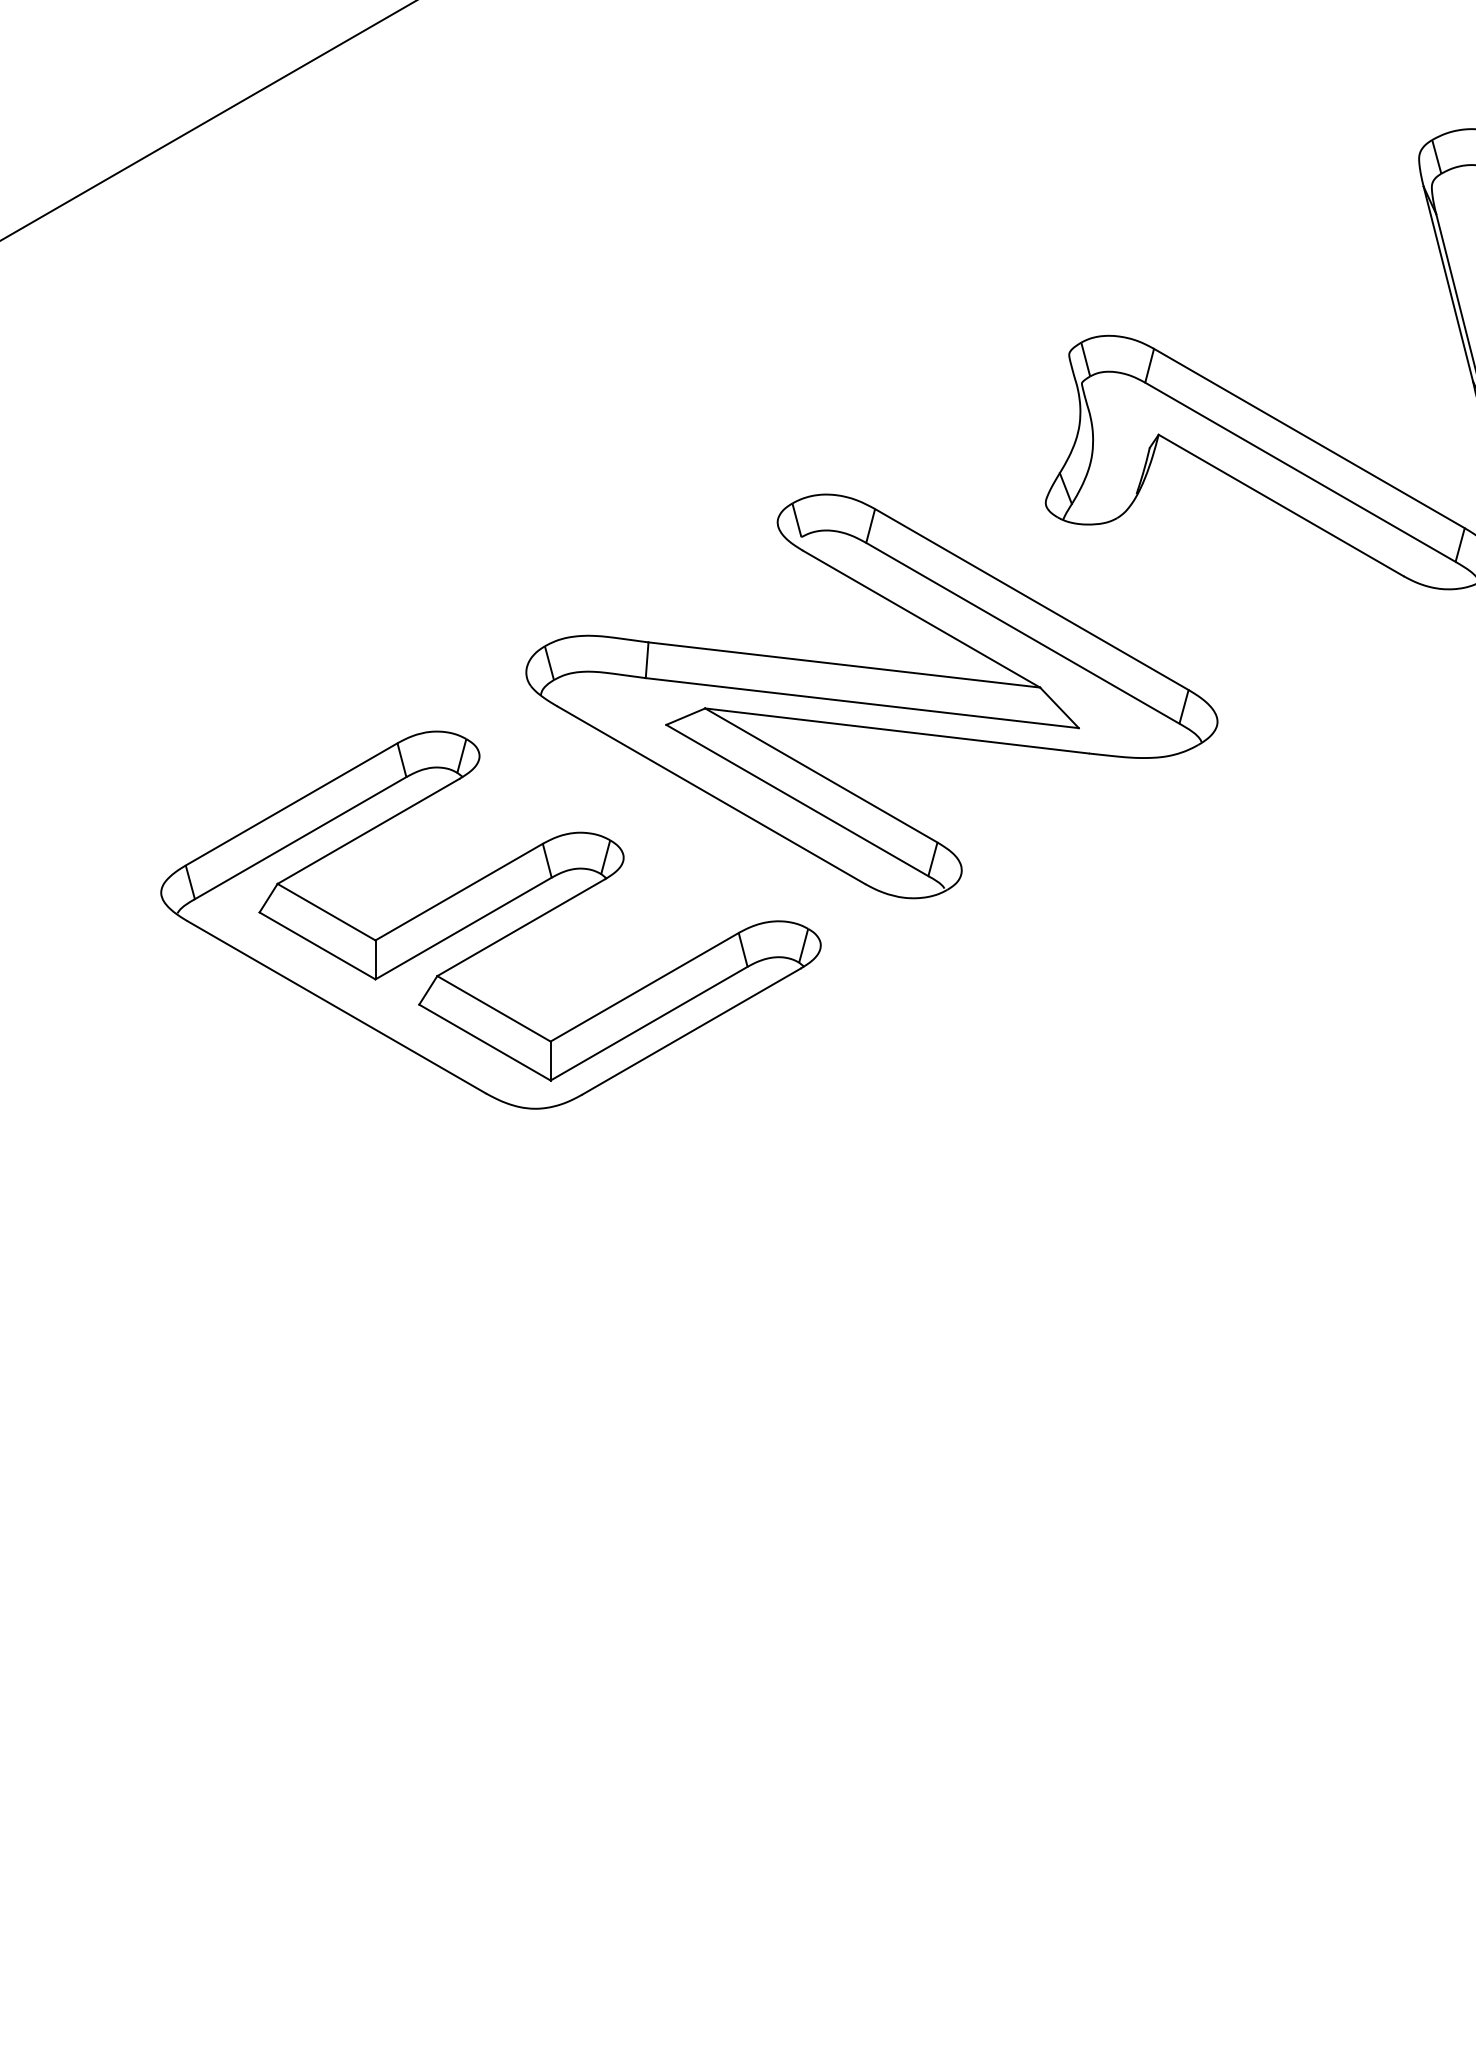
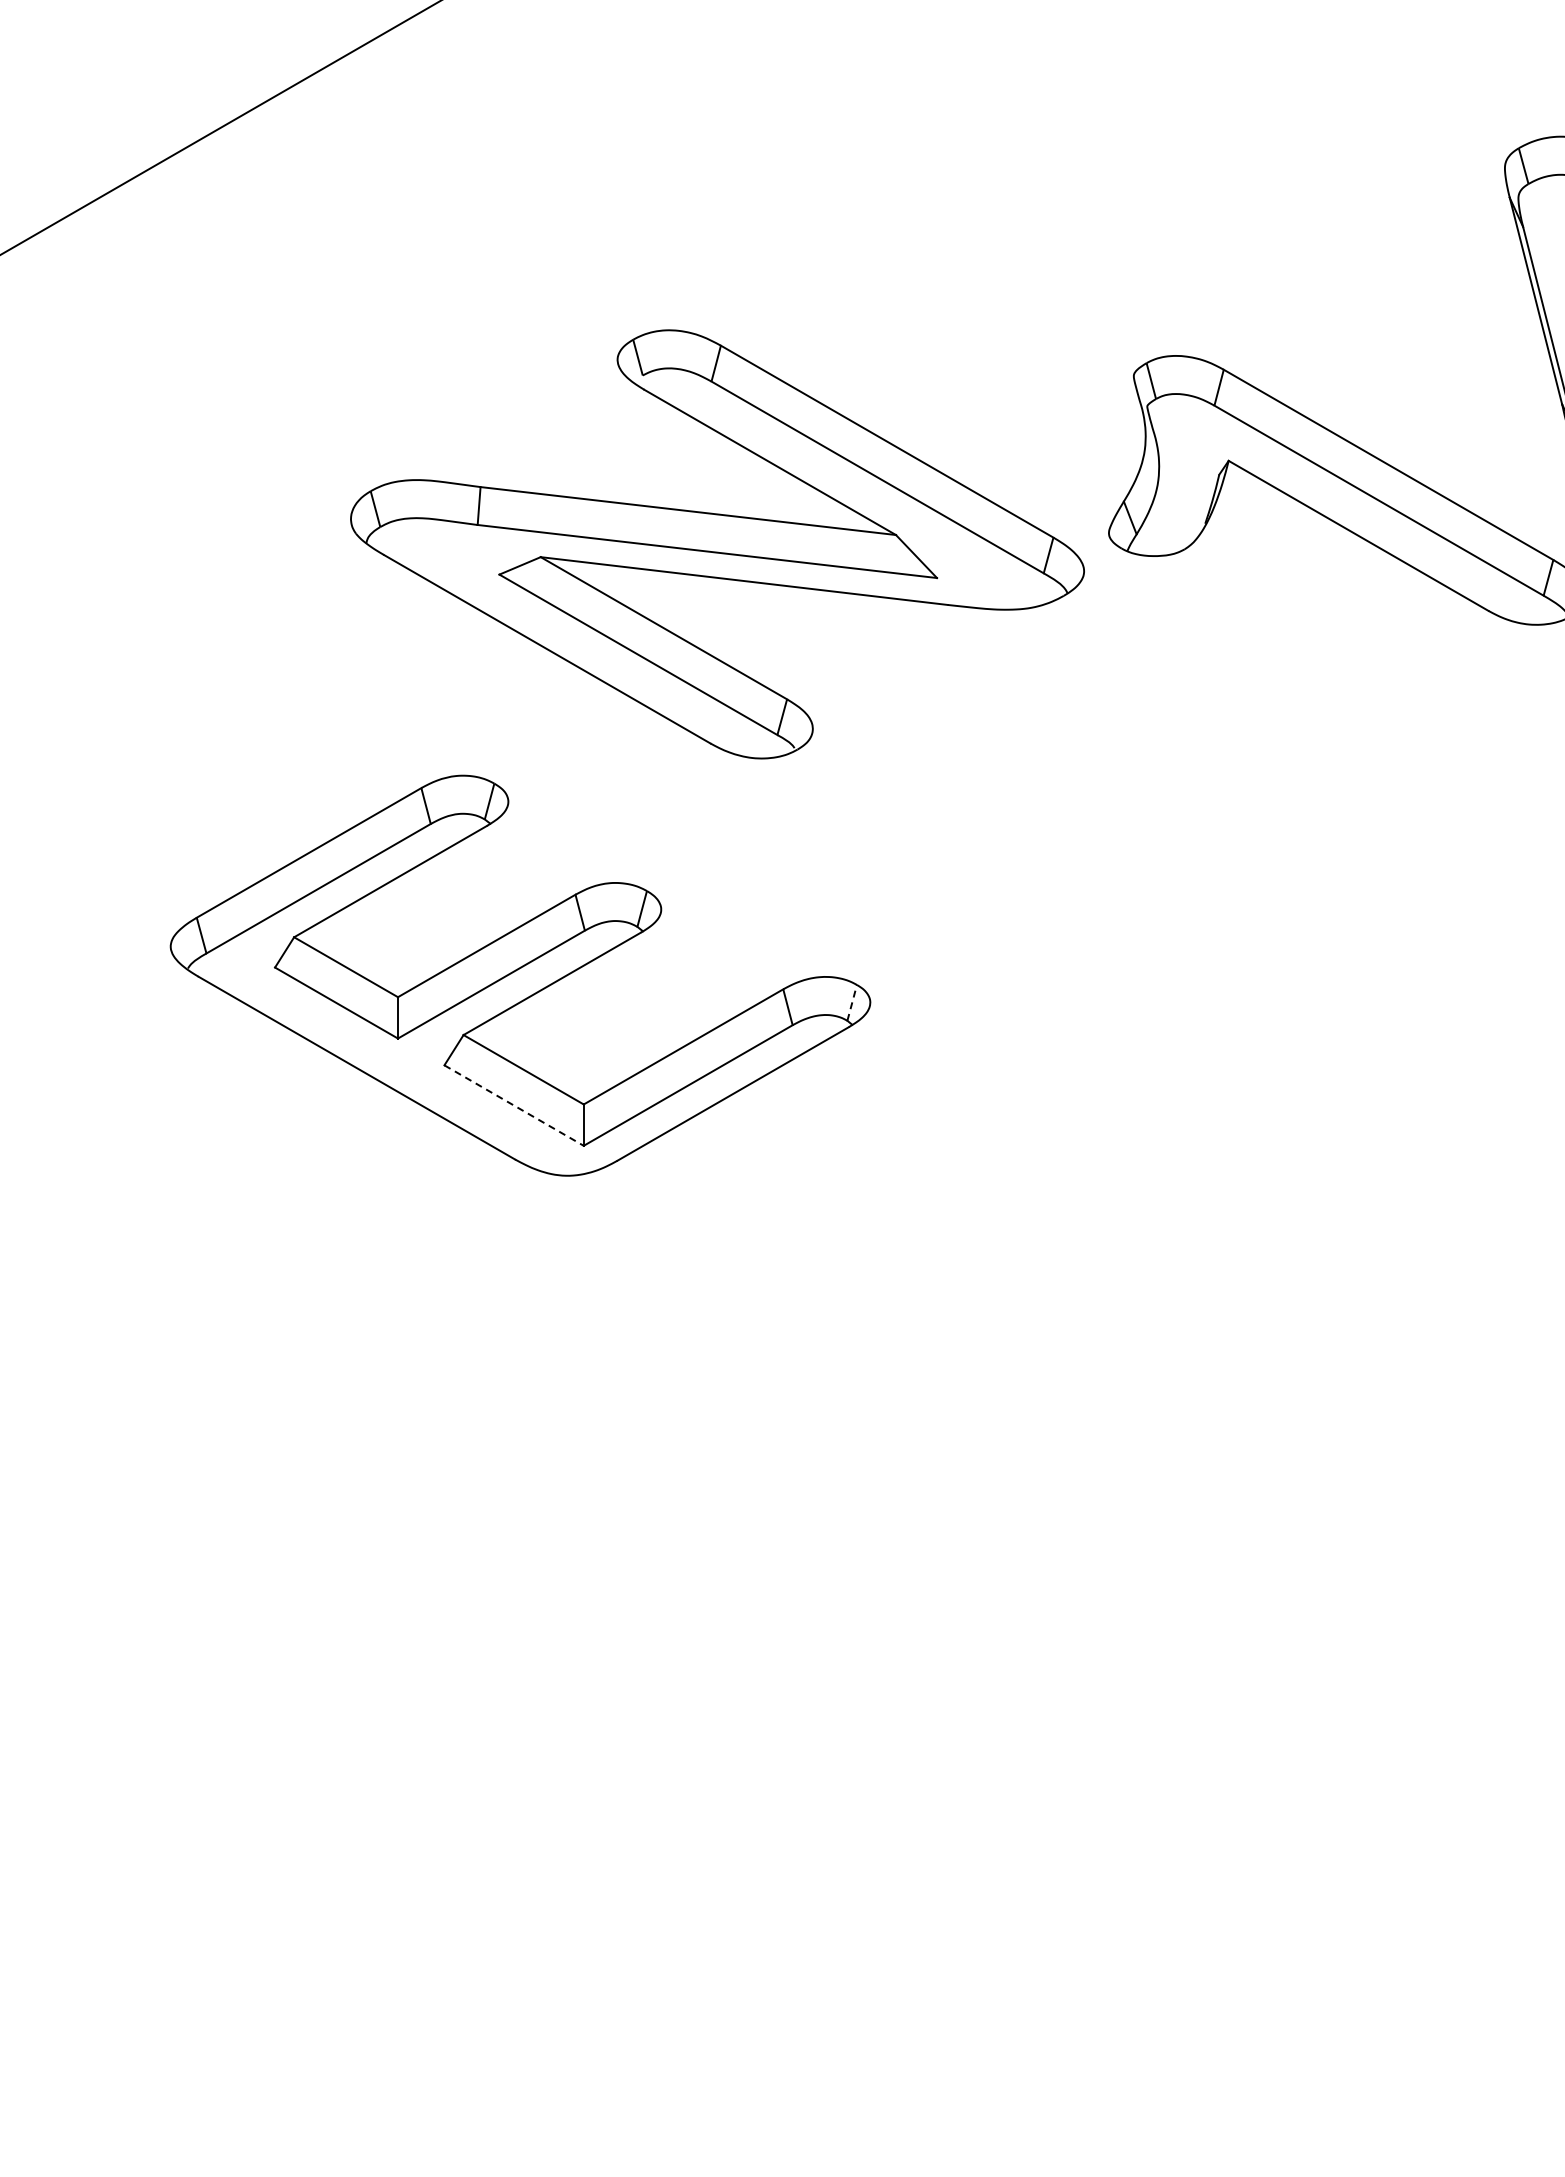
part: (871, 696) -> (717, 544), moved
line: (803, 945) -> (852, 1002), solid -> dashed
line: (485, 1042) -> (514, 1105), solid -> dashed

